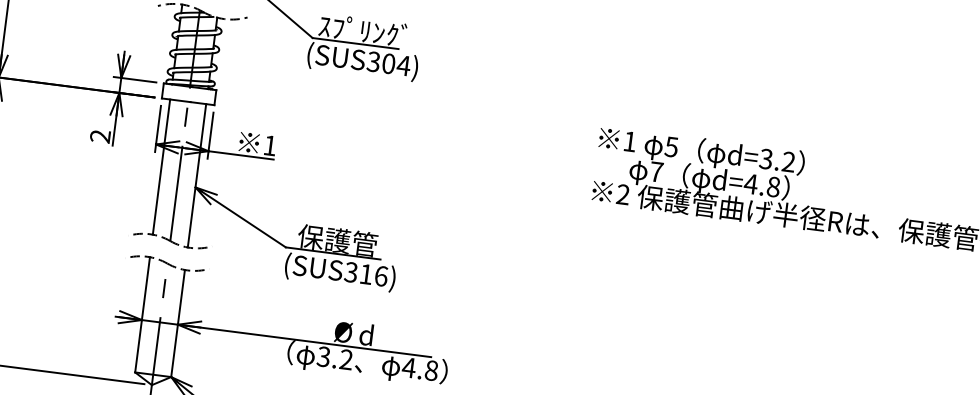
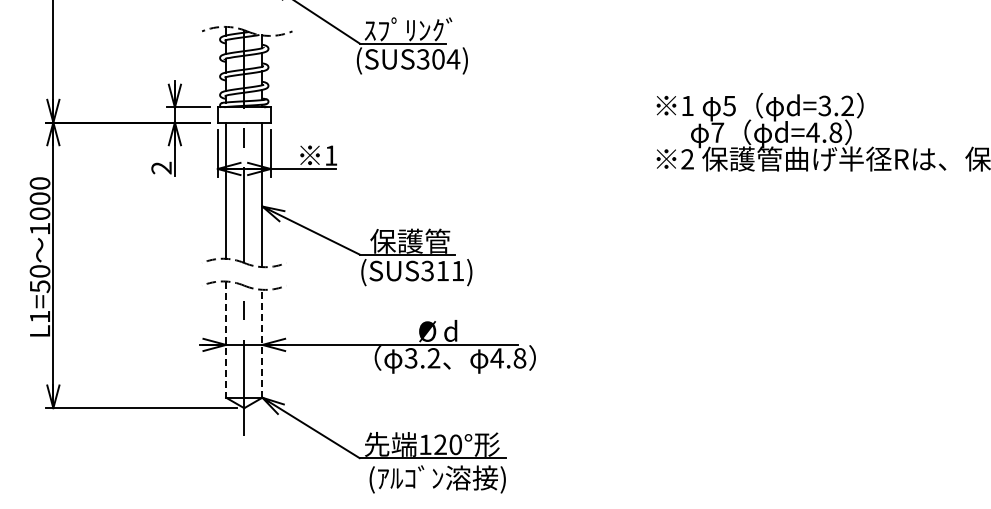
text: (381, 275) -> (458, 270), (SUS316) -> (SUS311)
line: (142, 315) -> (226, 340), solid -> dashed
line: (178, 323) -> (262, 343), solid -> dashed

